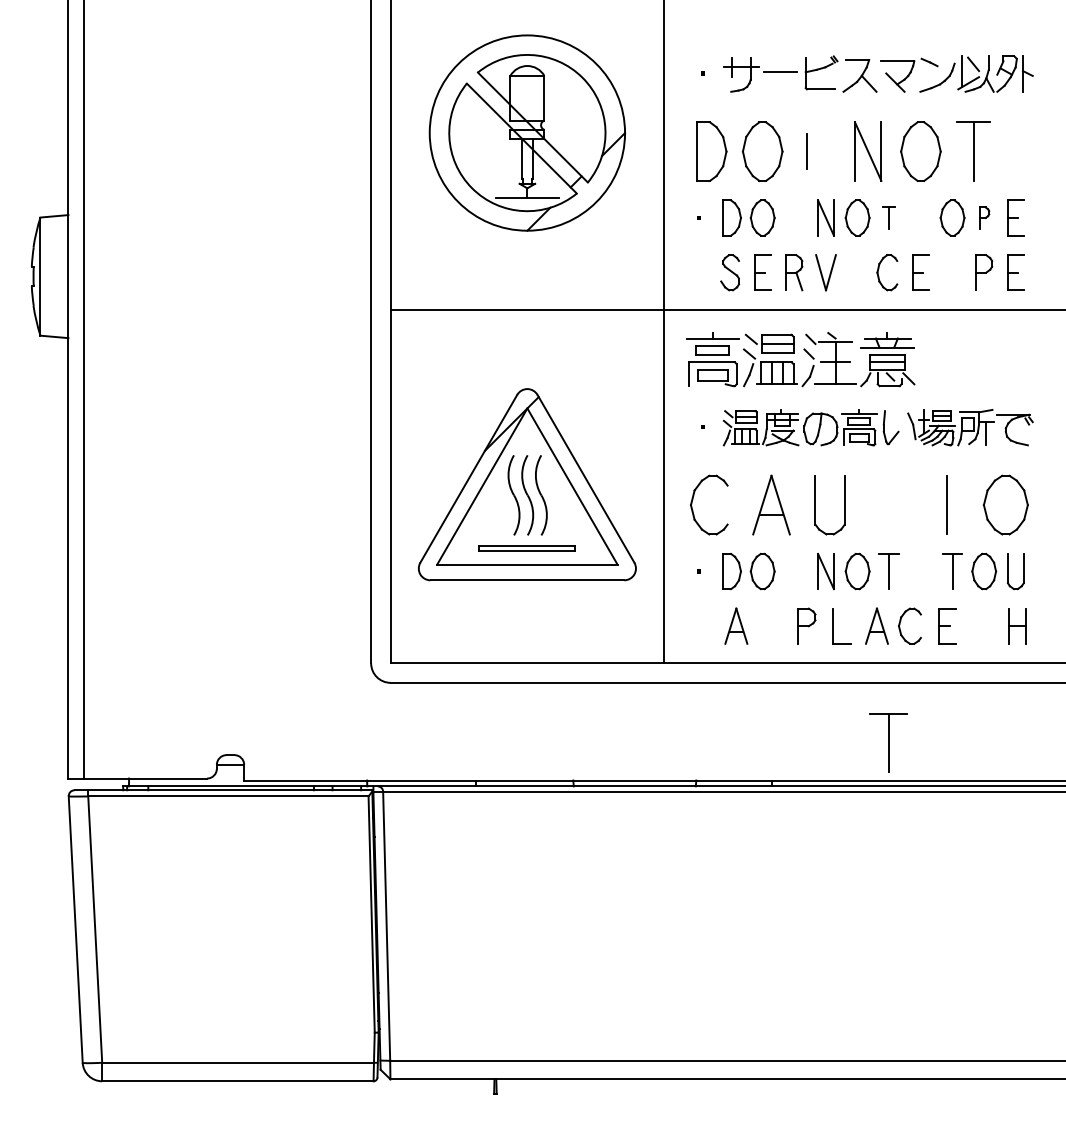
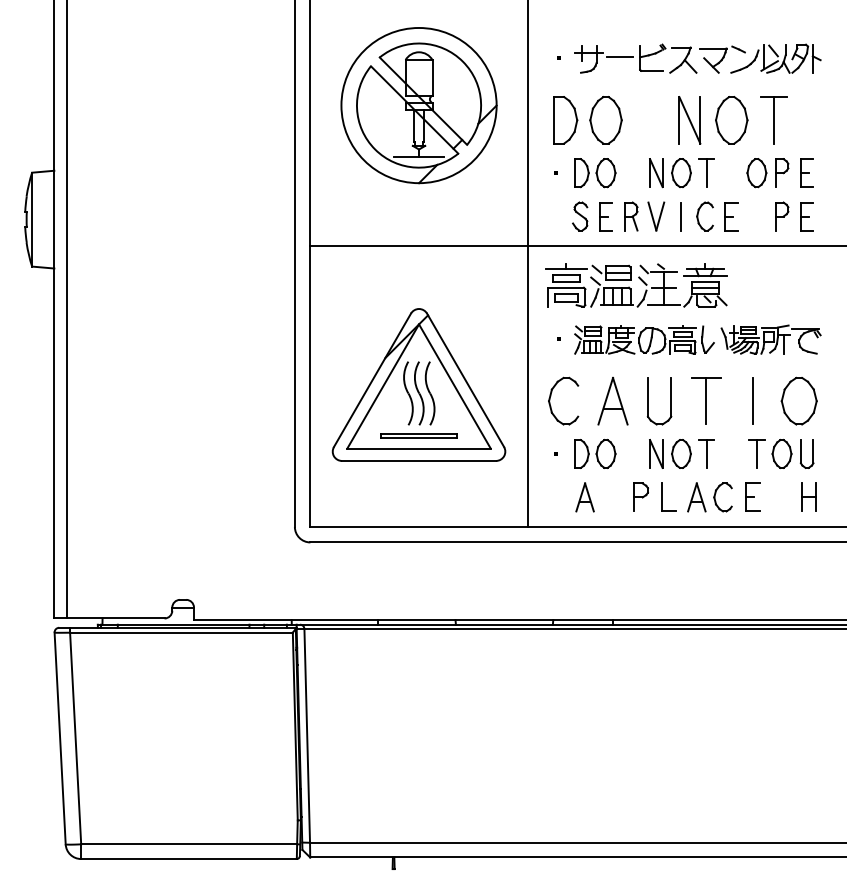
line: (806, 151) -> (680, 216), moved
part: (889, 217) -> (706, 172), size x1.67
part: (984, 217) -> (782, 172), size x1.67
part: (889, 742) -> (706, 400), moved

